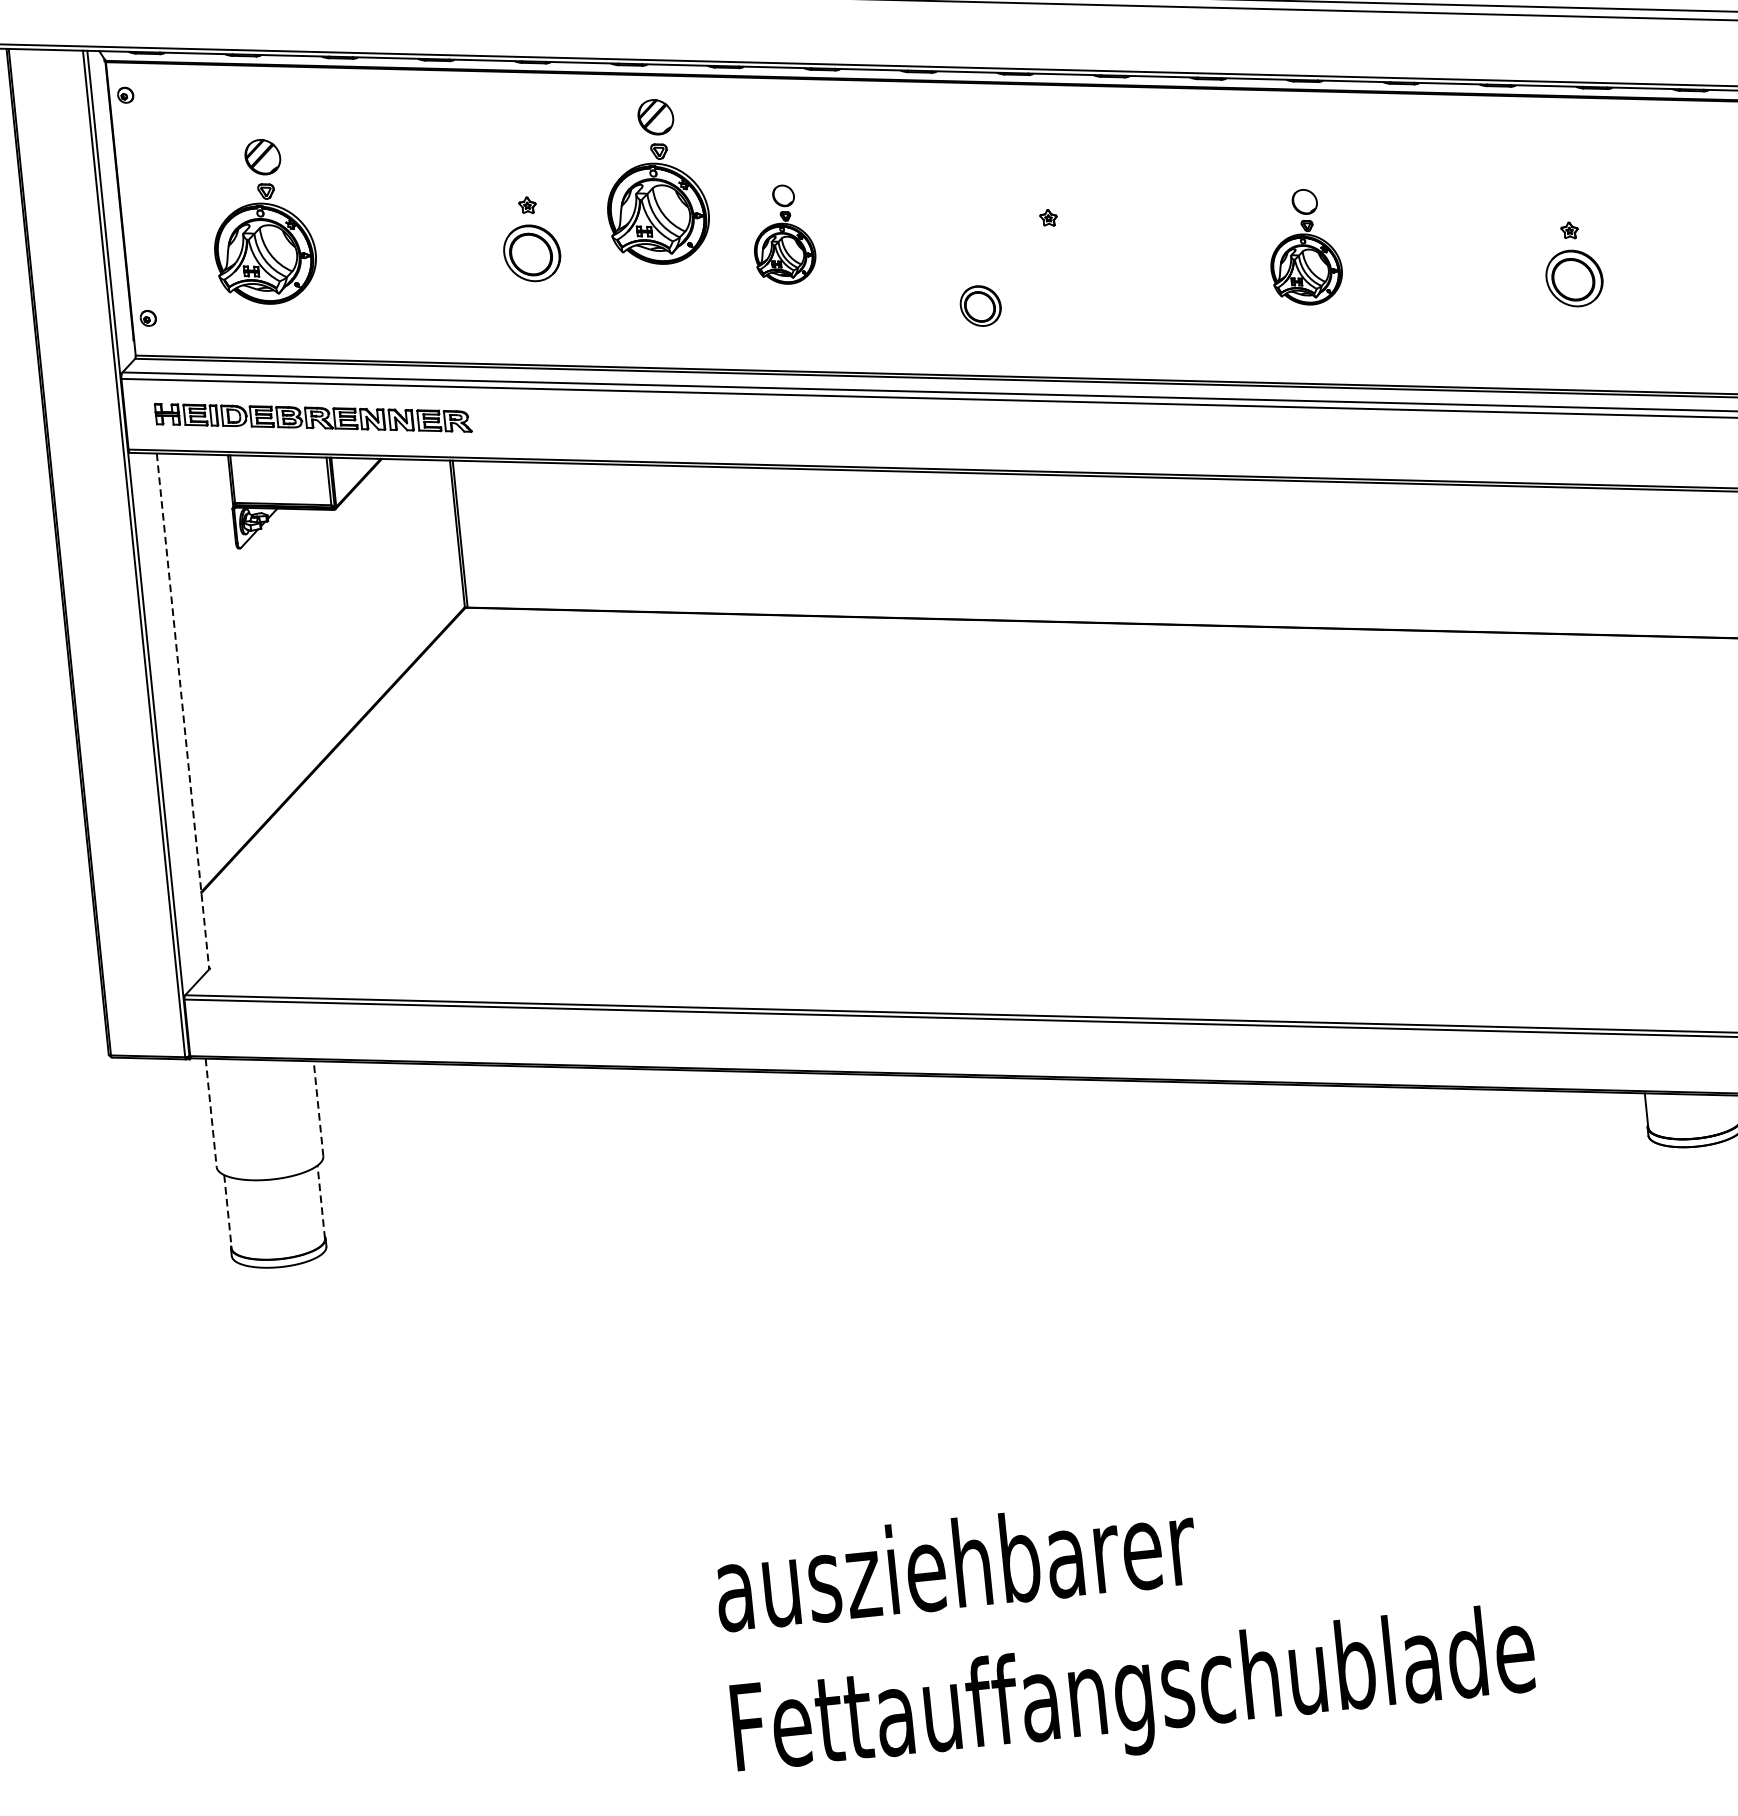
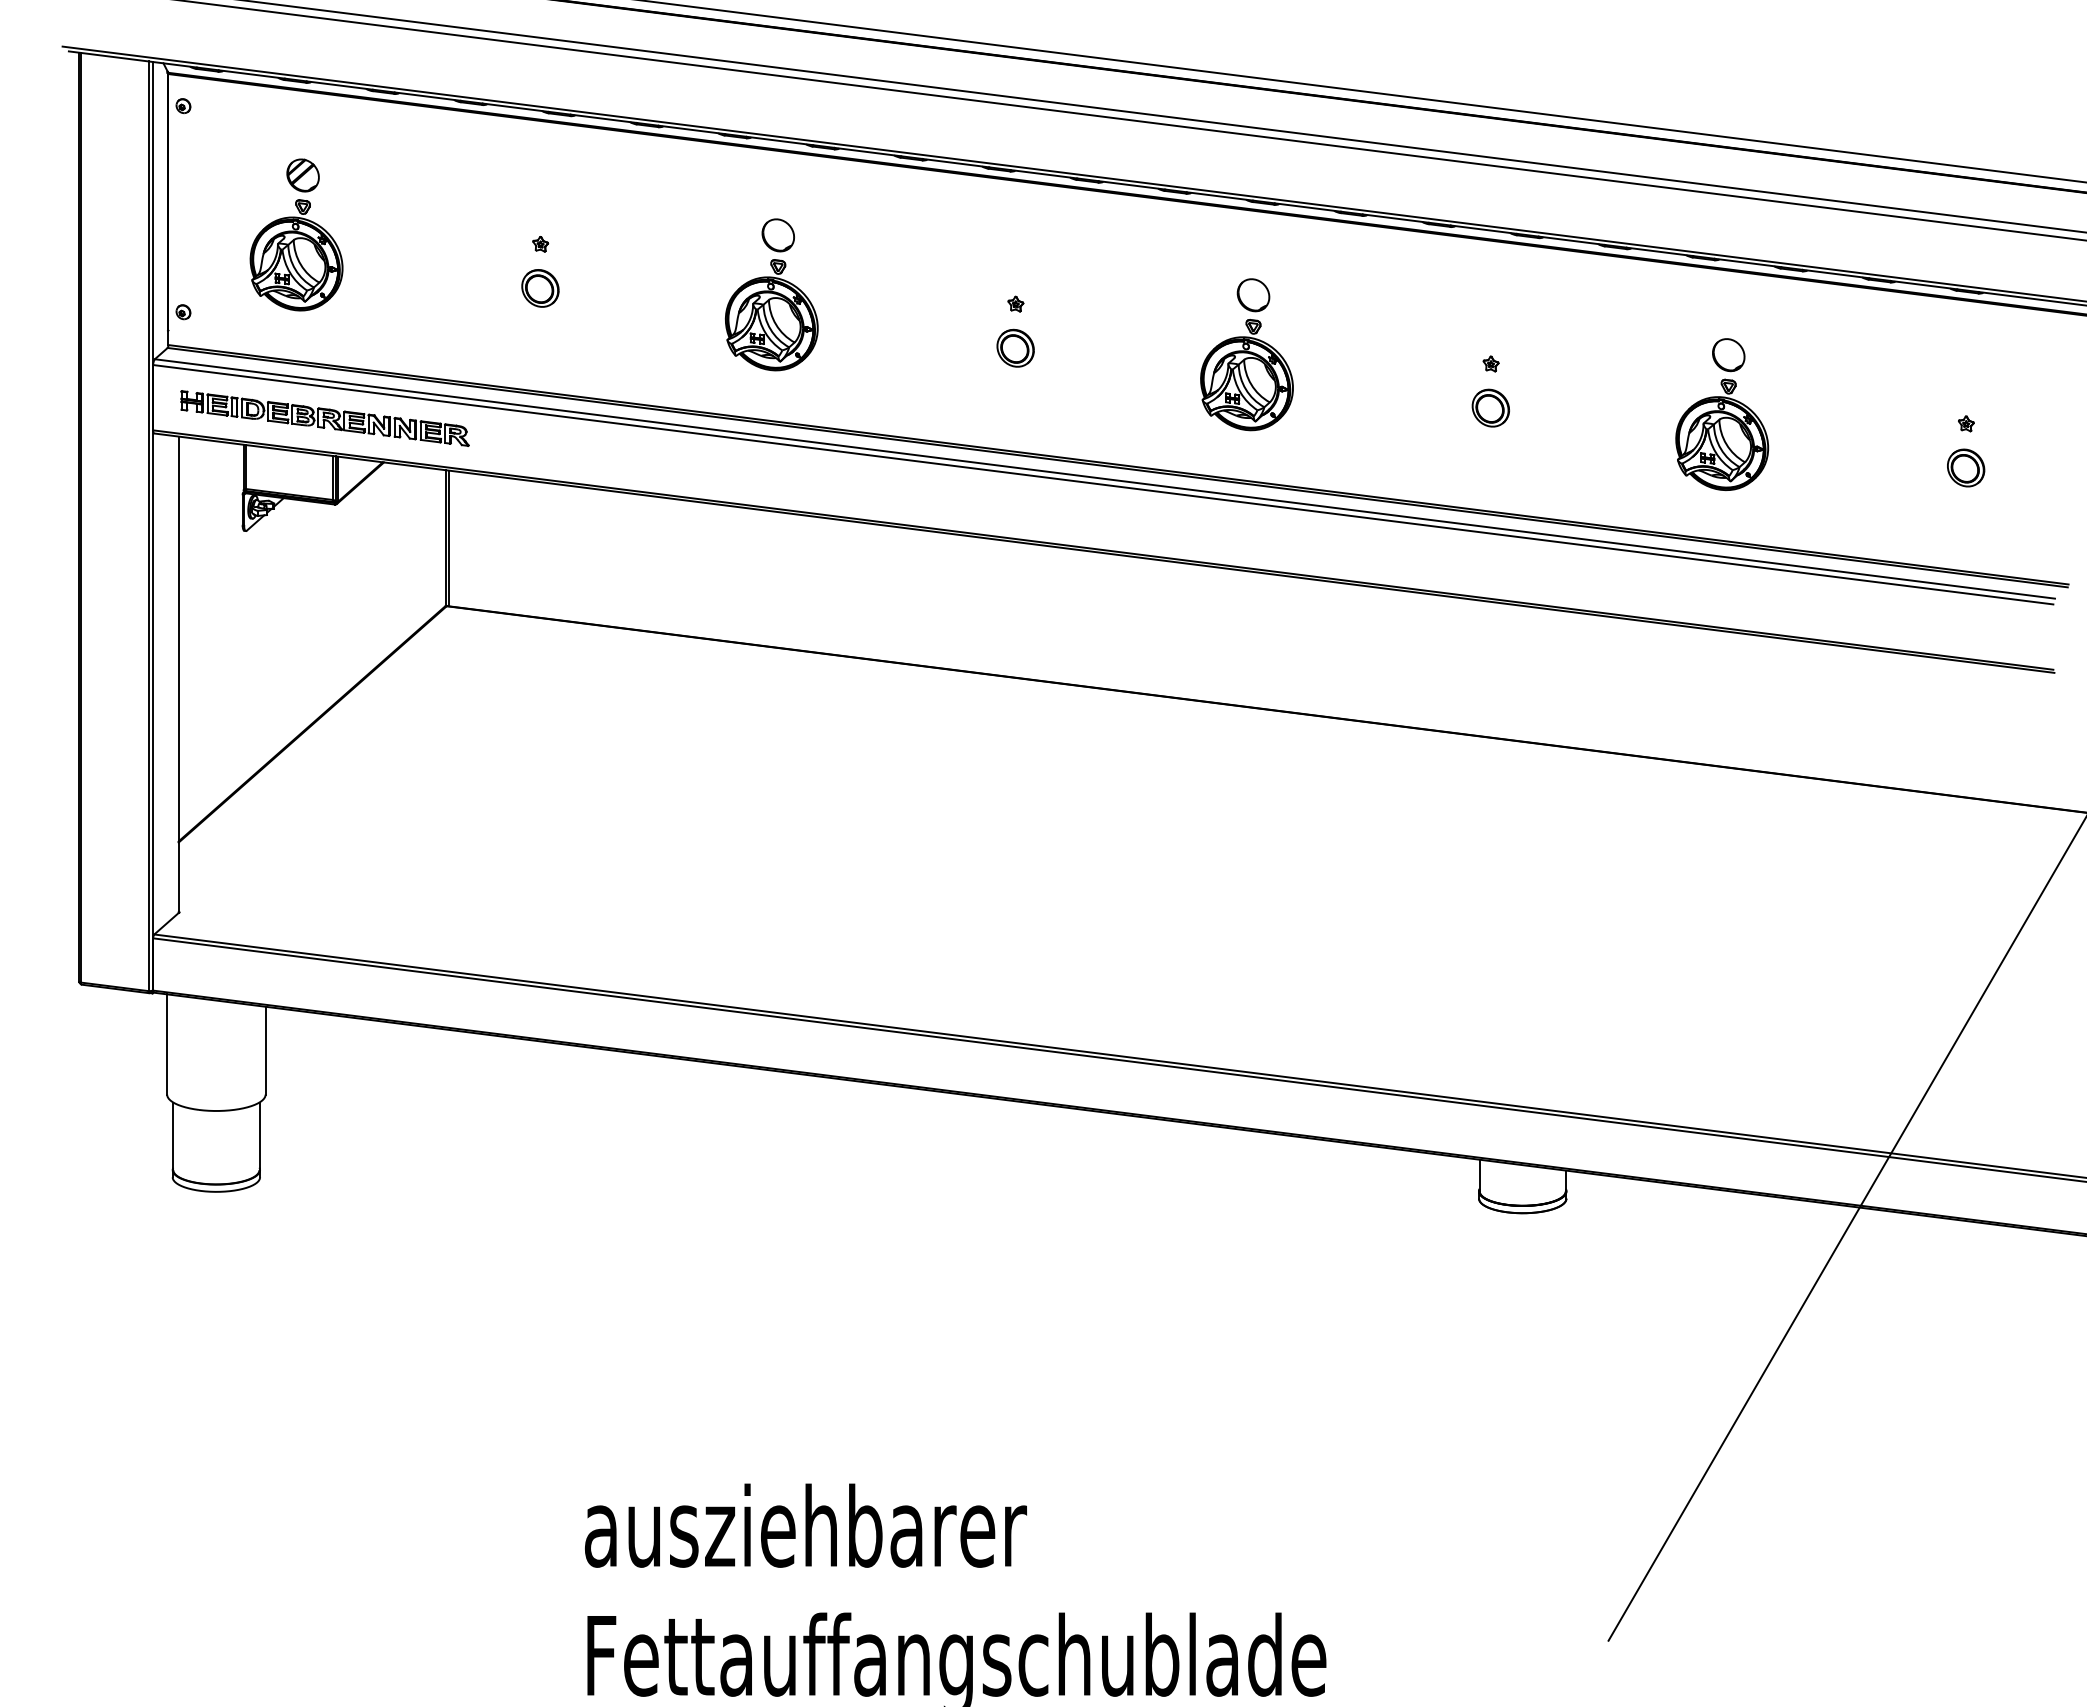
part: (655, 181) -> (659, 234), removed
part: (783, 234) -> (771, 294), size x1.67
part: (1303, 247) -> (1246, 354), size x1.43
part: (532, 253) -> (540, 288), size x0.71
part: (1573, 277) -> (1490, 407), size x0.71
part: (980, 305) -> (1015, 347), moved
line: (182, 712) -> (178, 675), dashed -> solid
line: (318, 1108) -> (265, 1050), dashed -> solid
line: (211, 1112) -> (167, 1044), dashed -> solid
line: (321, 1202) -> (259, 1136), dashed -> solid
line: (228, 1211) -> (173, 1136), dashed -> solid

